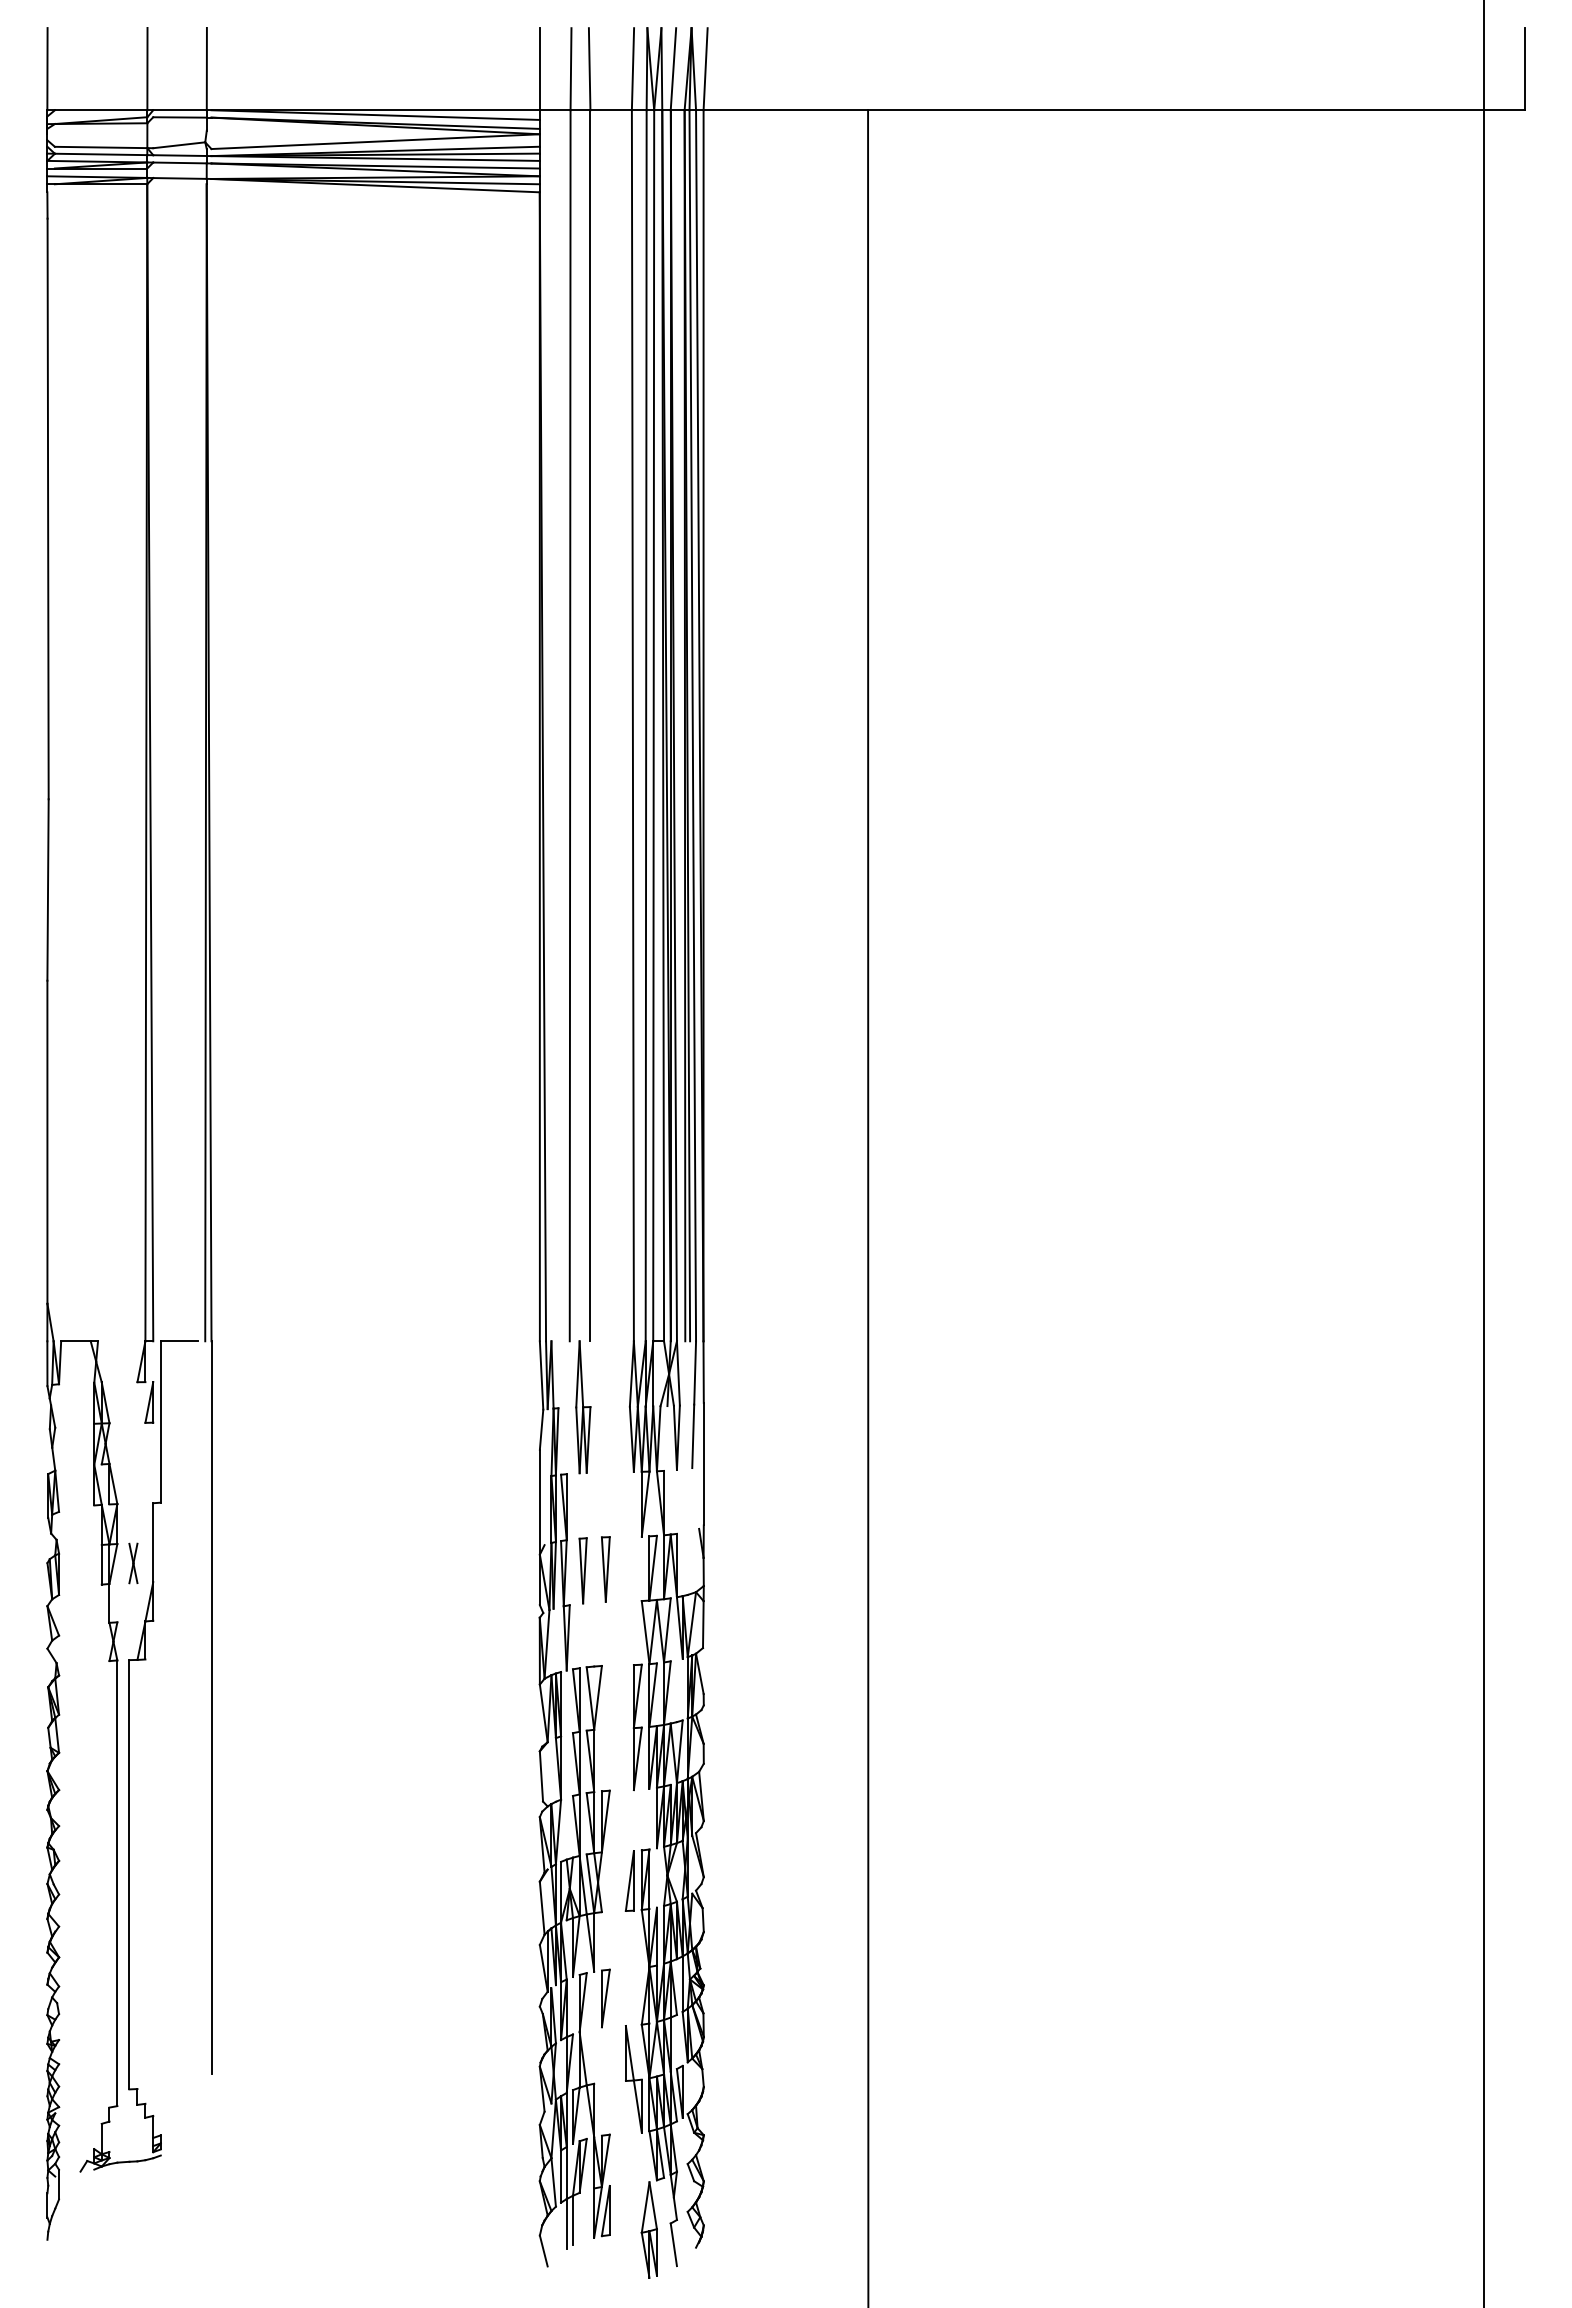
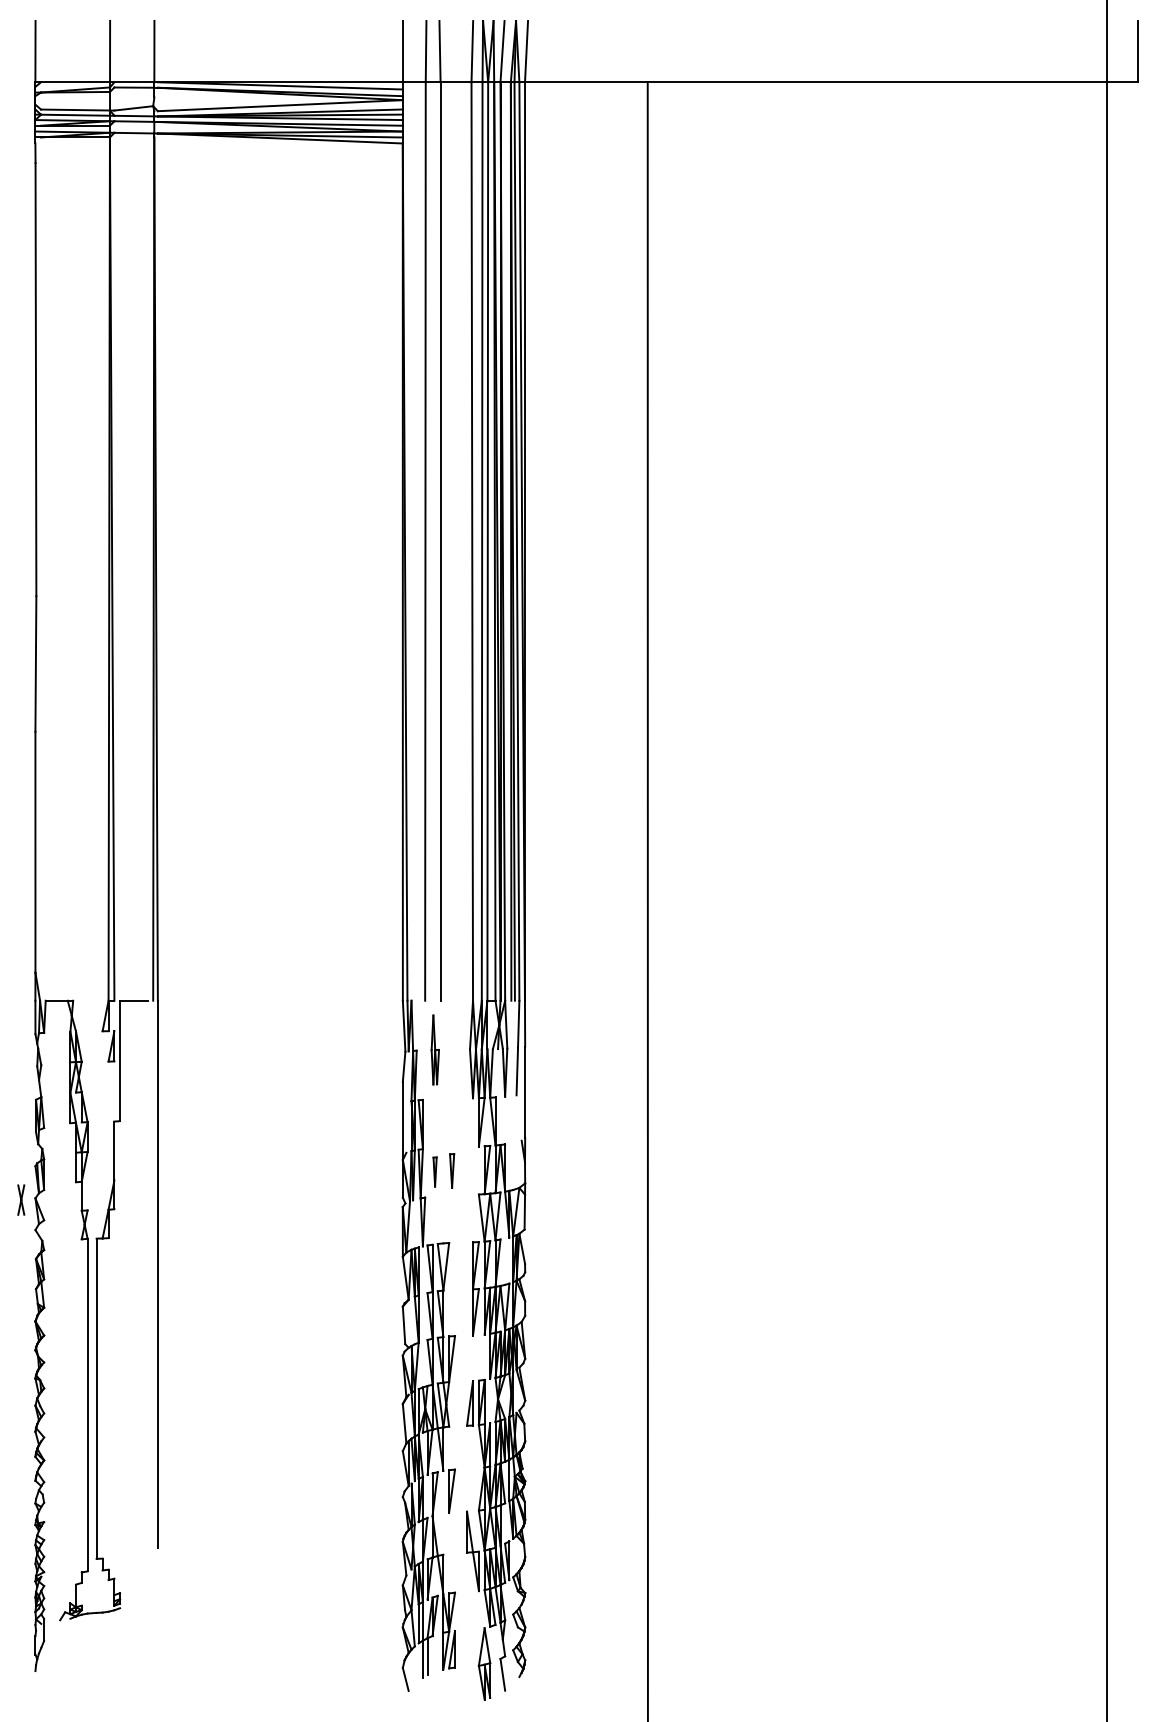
part: (583, 1407) -> (435, 1050), size x0.7
part: (133, 1563) -> (21, 1200), moved
part: (605, 1569) -> (451, 1171), size x0.7
part: (582, 1570) -> (434, 1171), size x0.6

